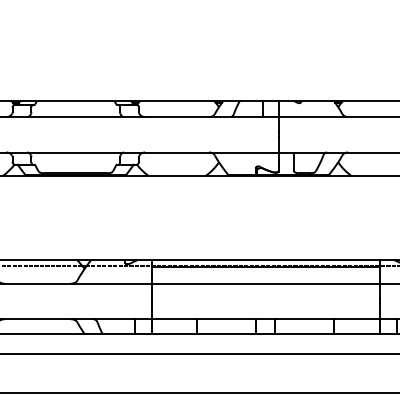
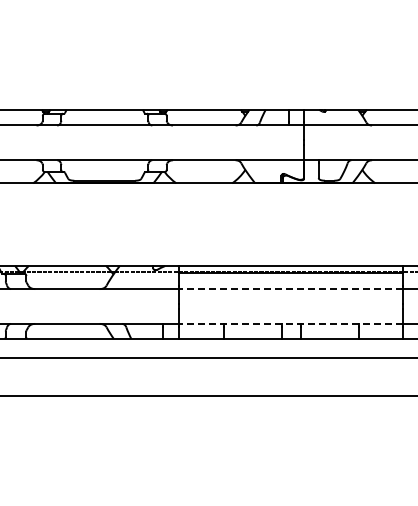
line: (266, 284) -> (291, 289), solid -> dashed
line: (266, 318) -> (291, 323), solid -> dashed

